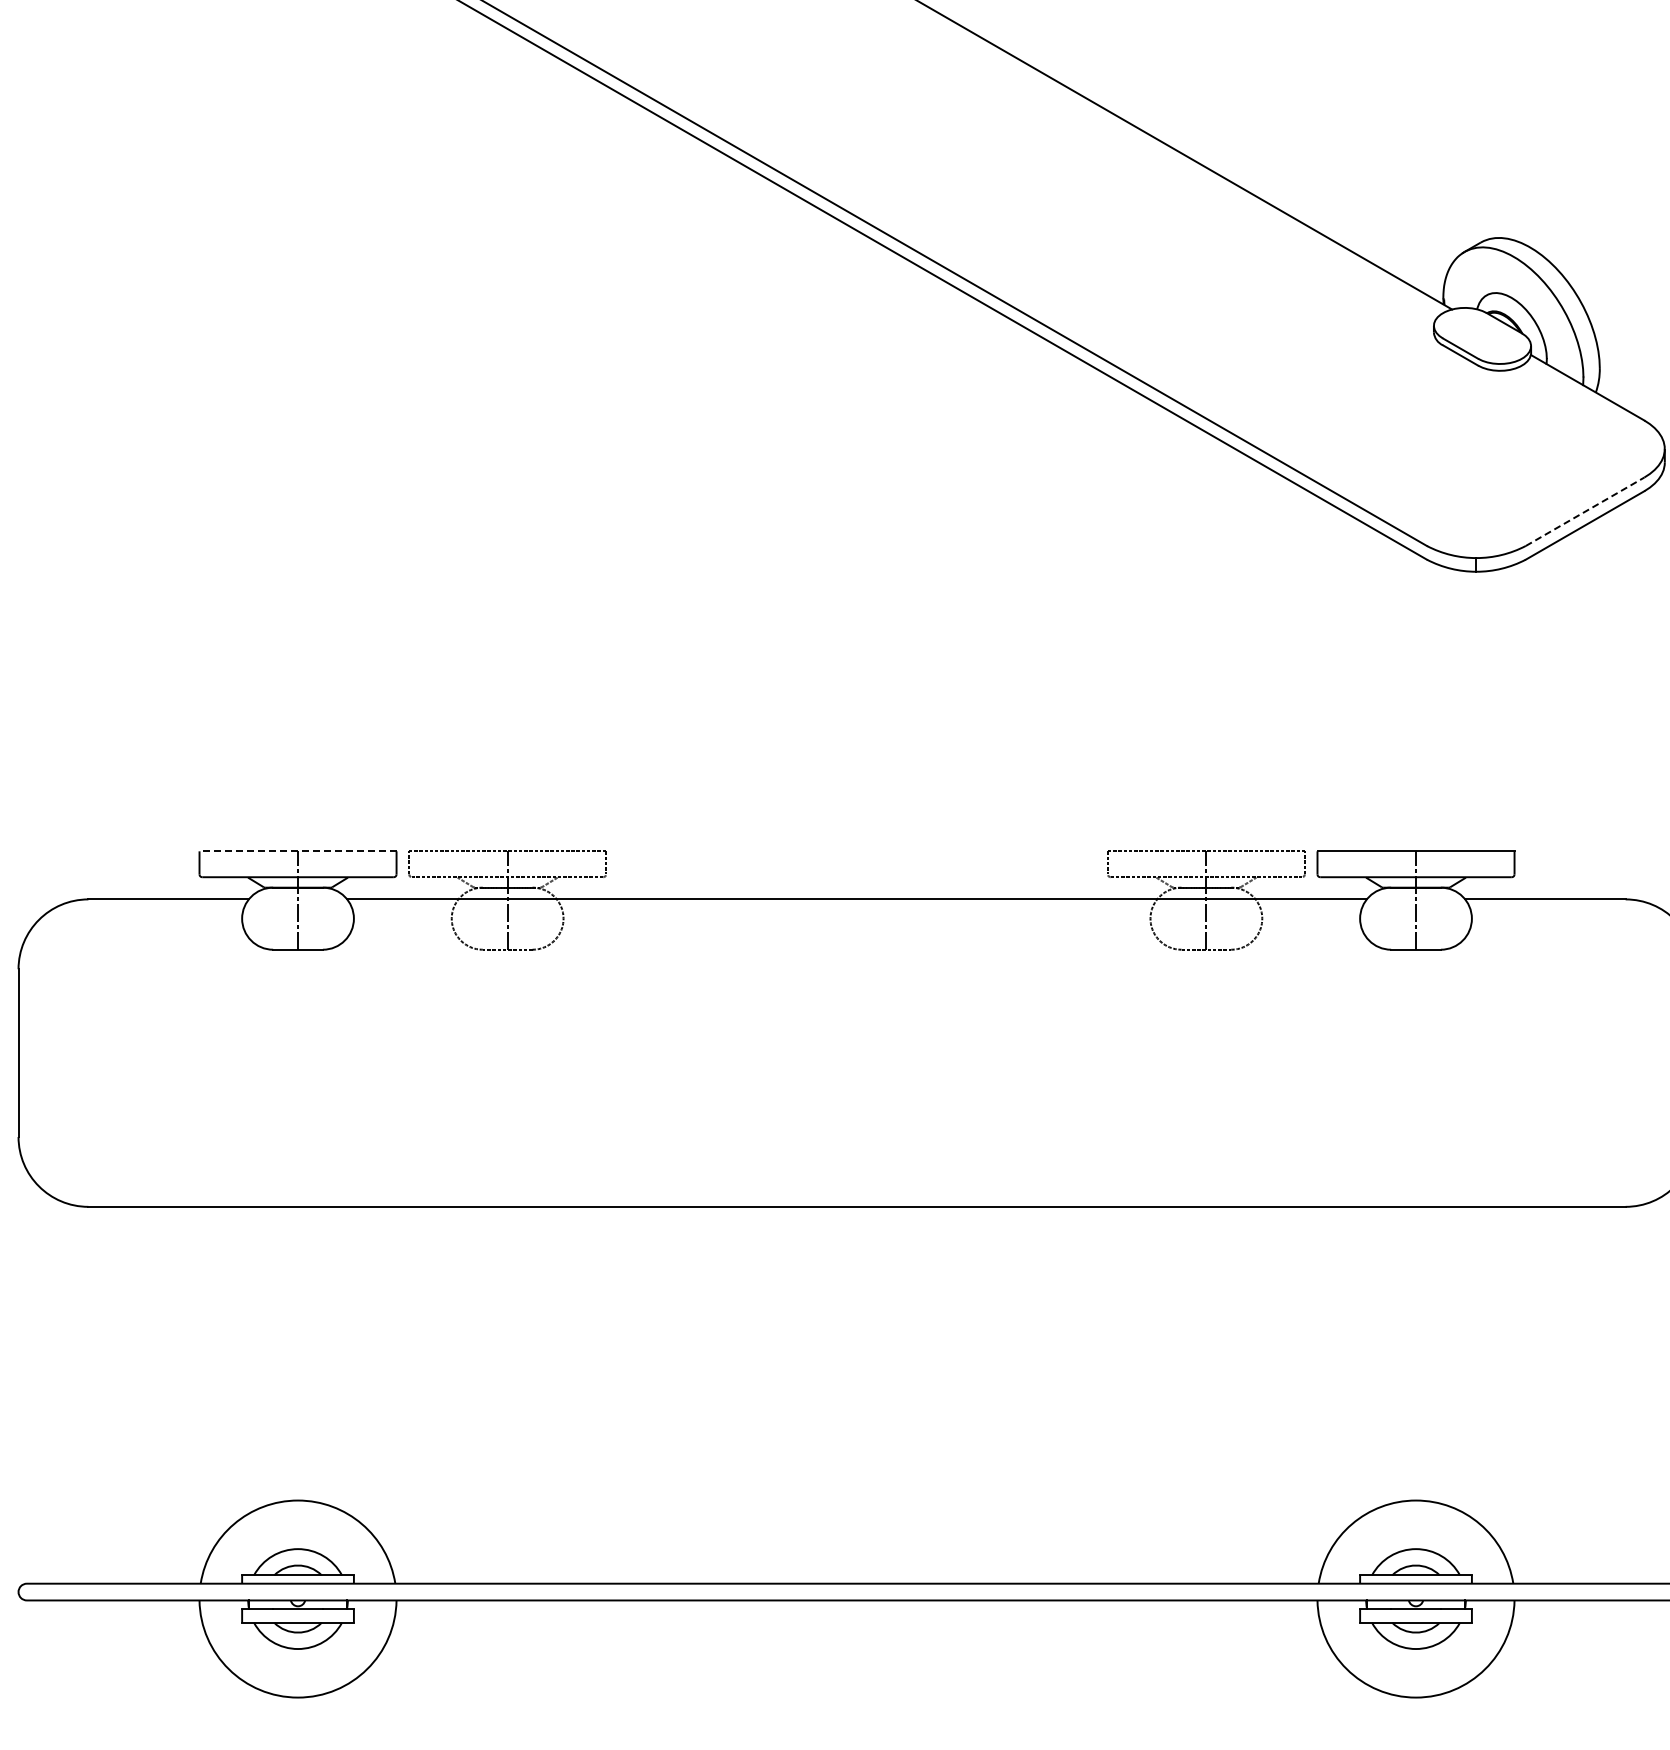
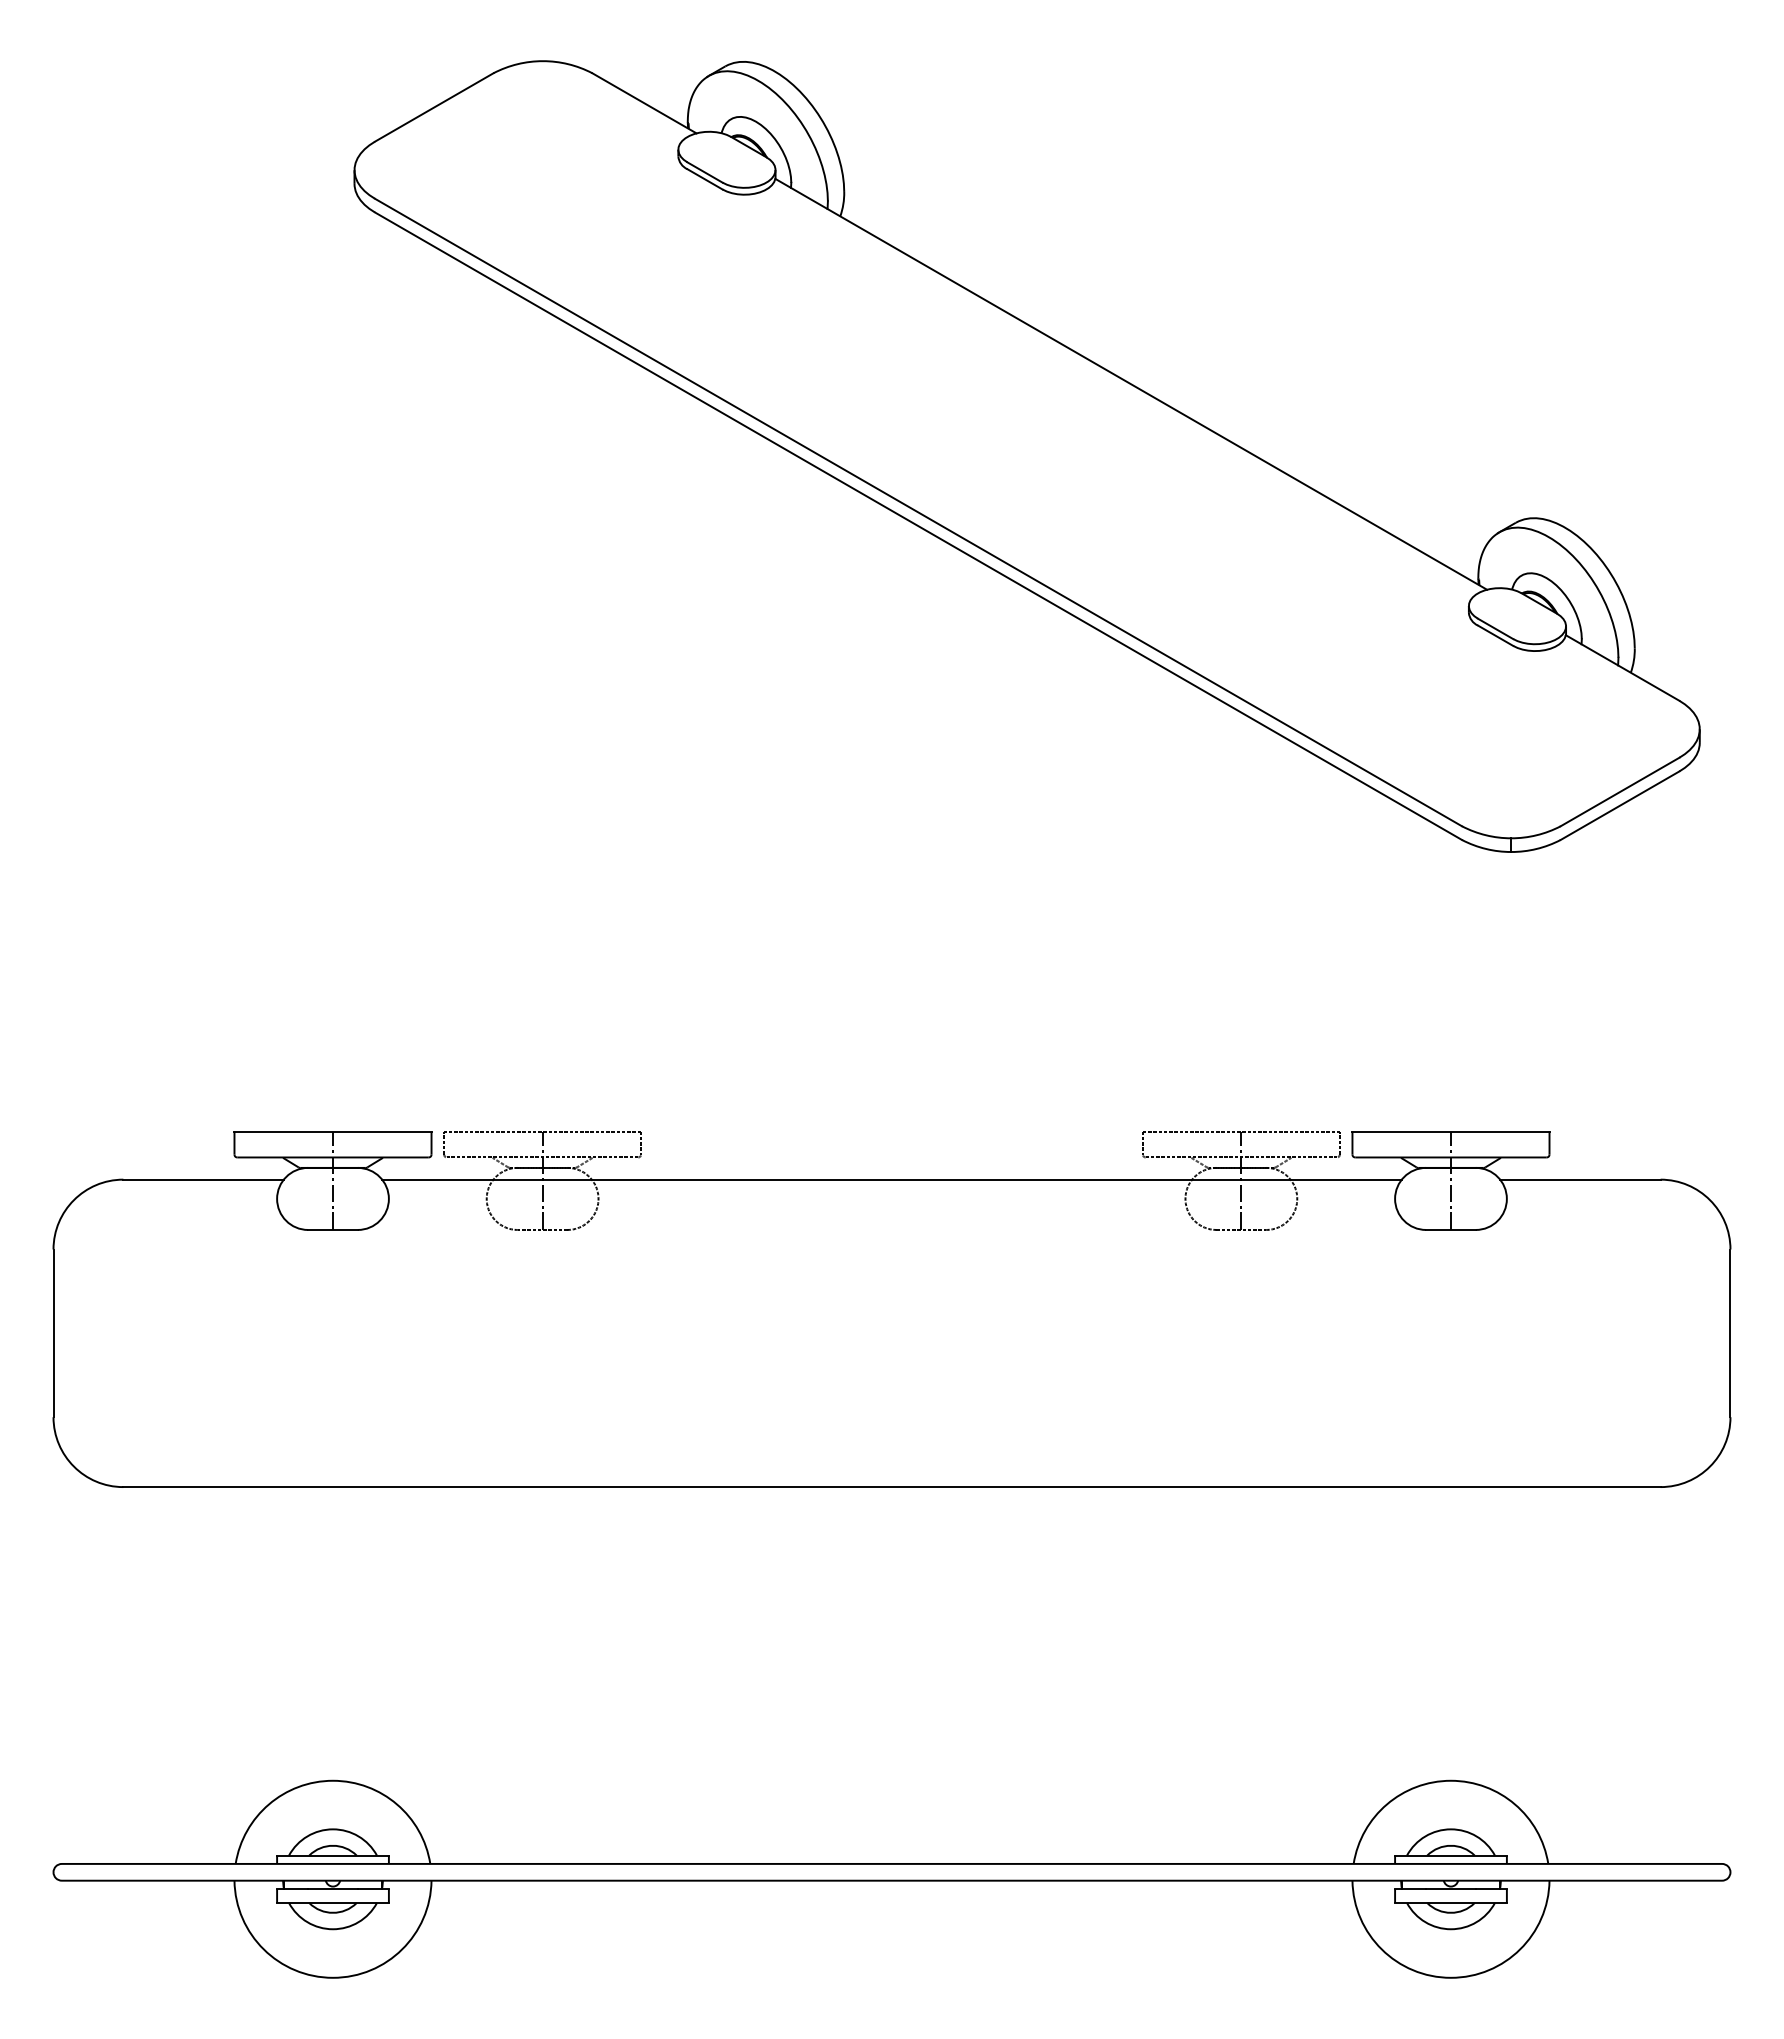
line: (1585, 511) -> (1620, 791), dashed -> solid
line: (298, 851) -> (333, 1131), dashed -> solid

